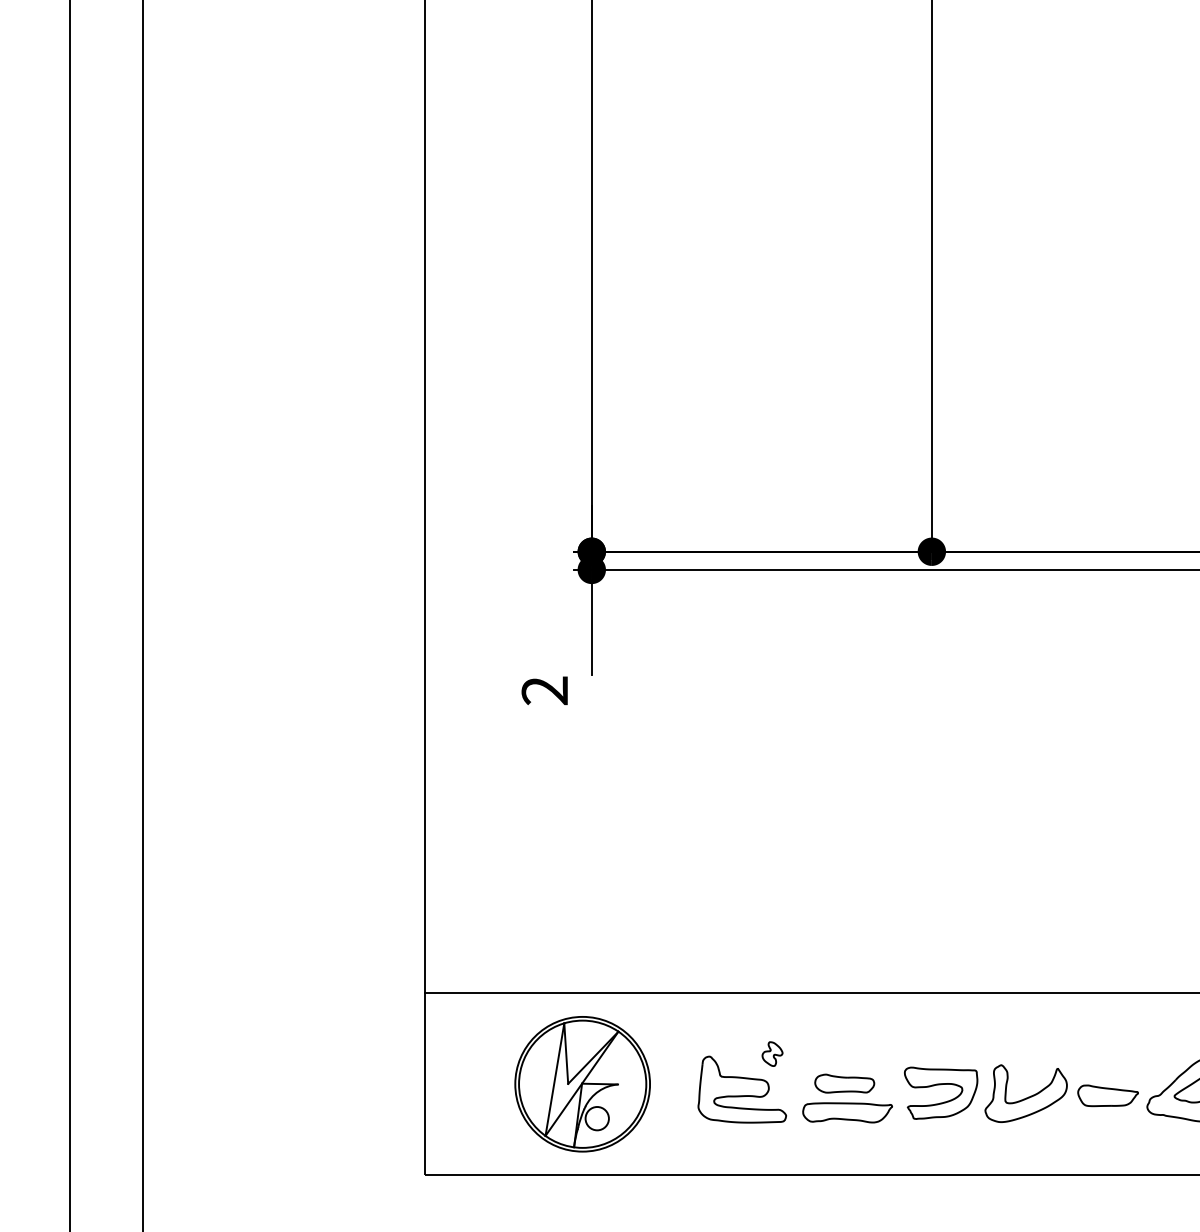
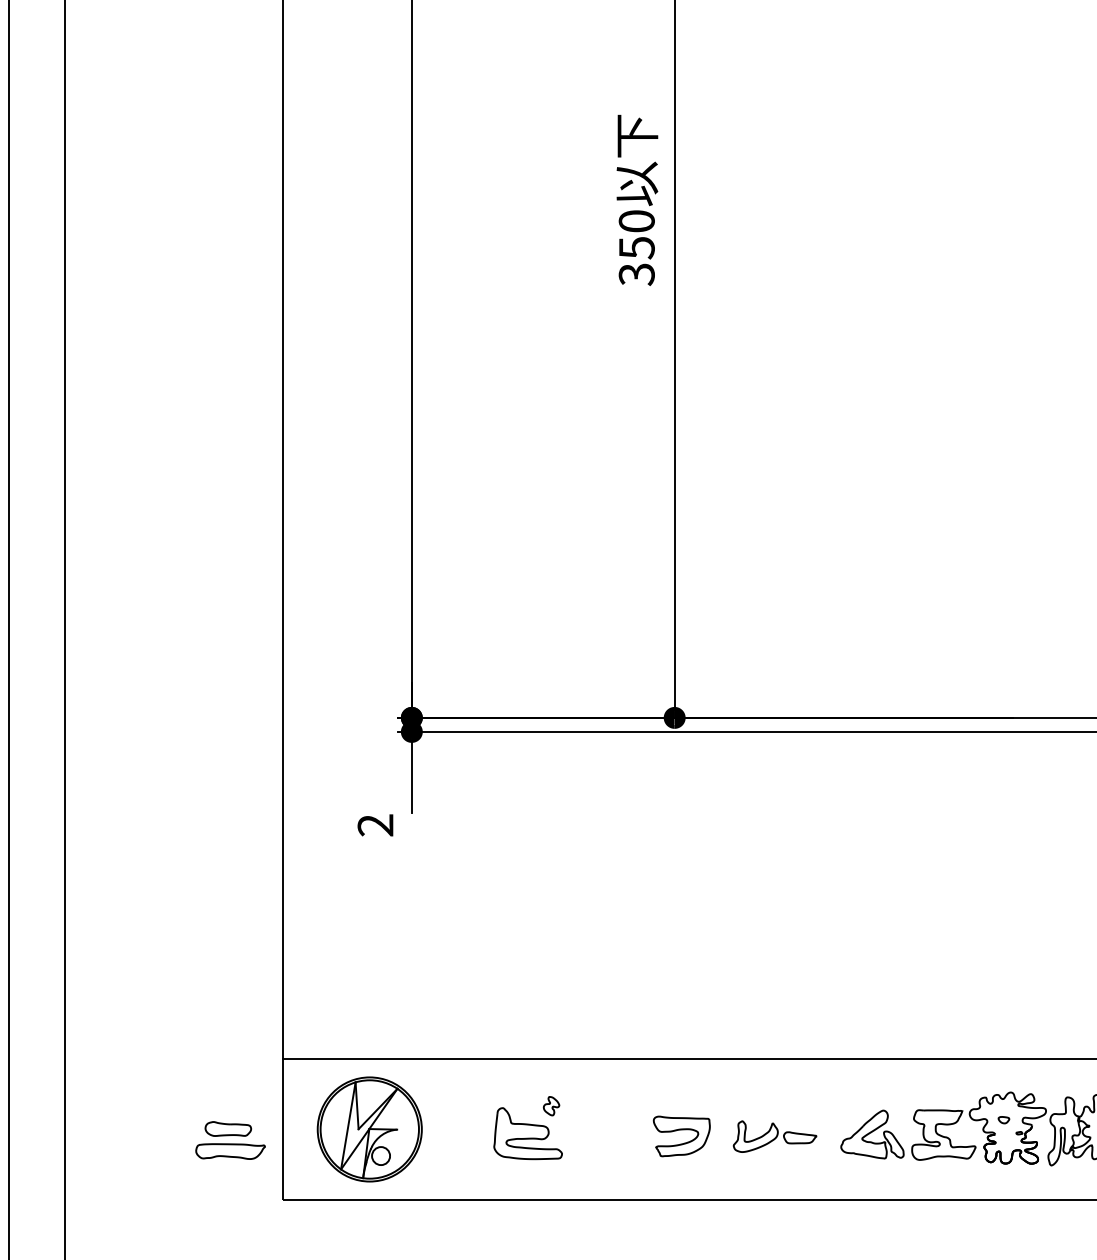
part: (582, 1084) -> (369, 1129), moved
part: (1060, 1093) -> (774, 1136), size x0.7
part: (847, 1098) -> (230, 1140), moved

